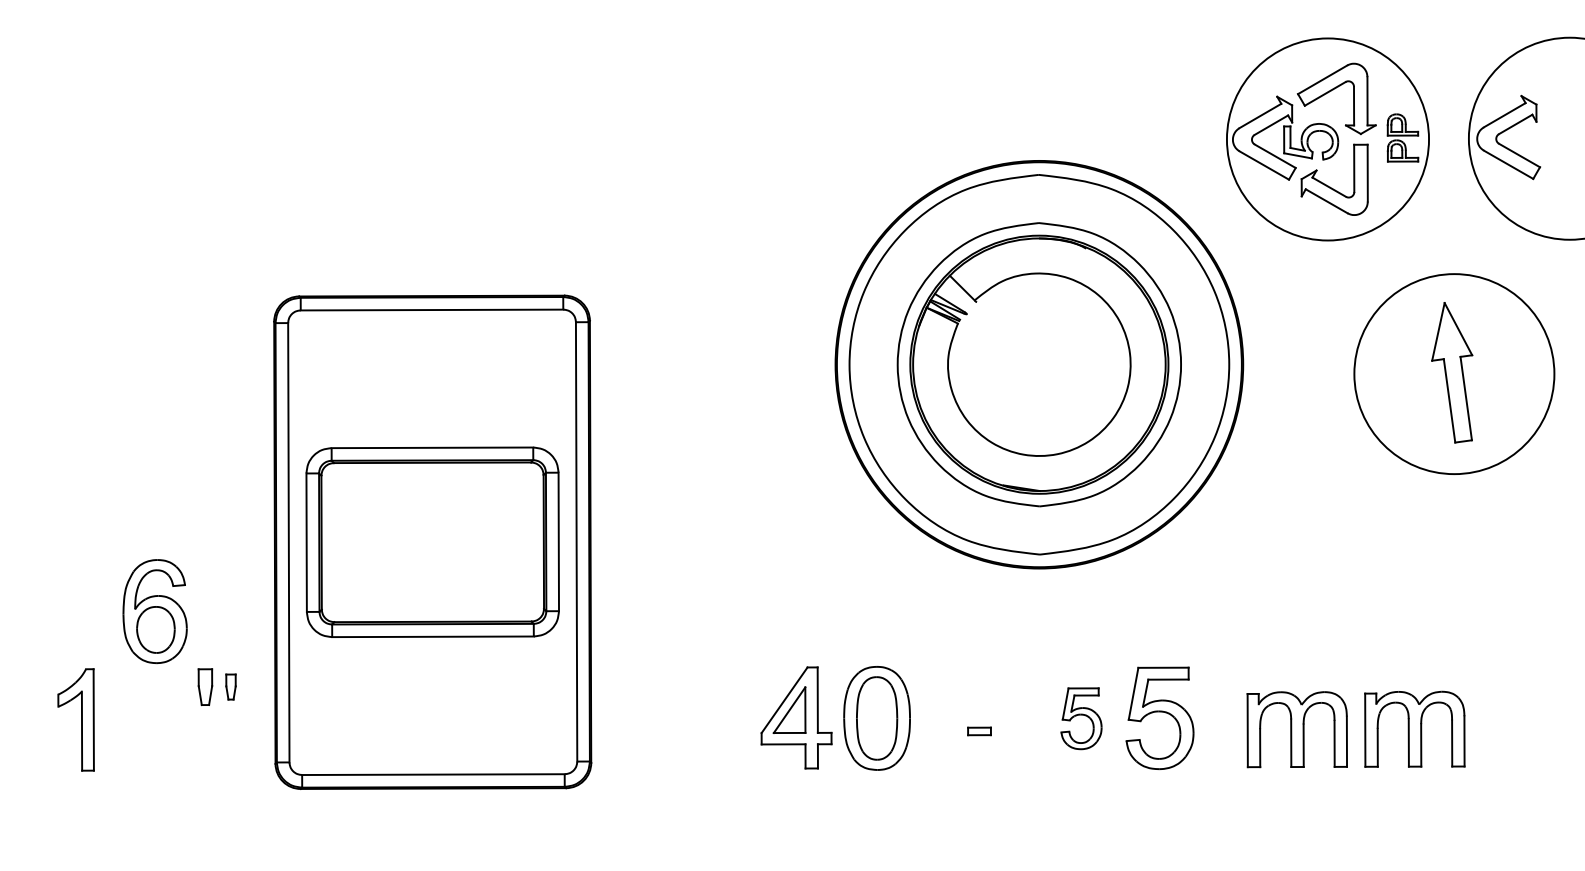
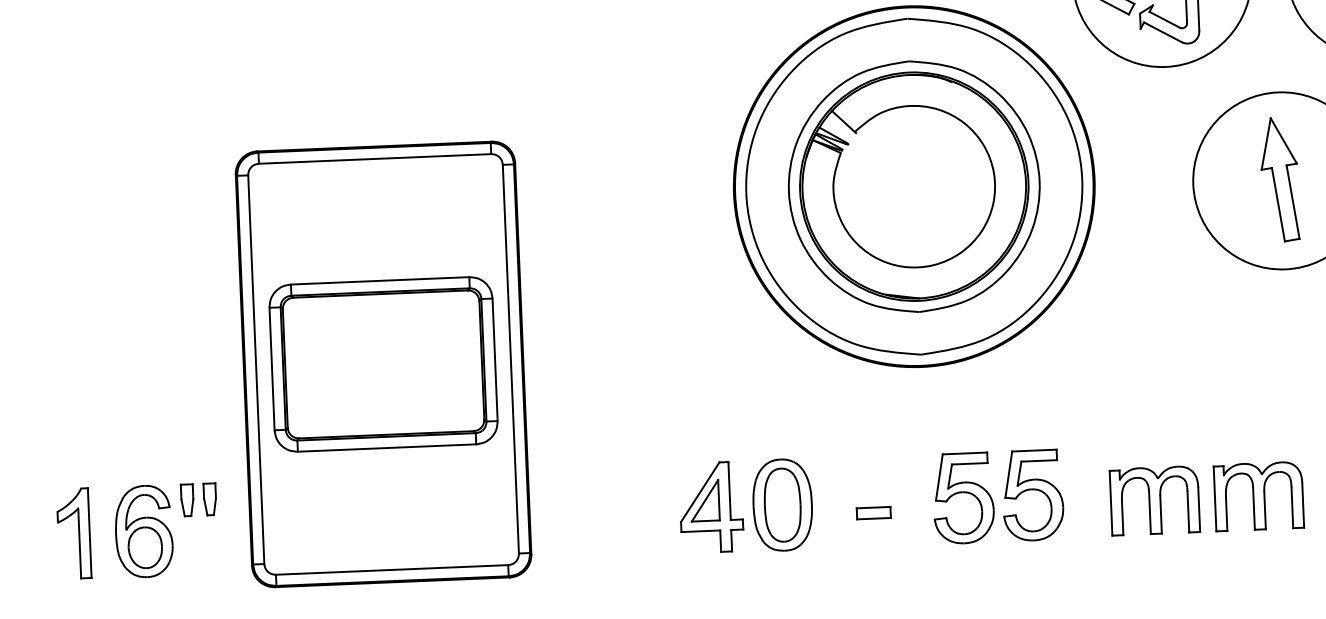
part: (154, 611) -> (143, 531), moved
part: (230, 686) -> (209, 498), size x1.43
part: (1081, 718) -> (963, 498), size x1.67
part: (979, 731) -> (873, 513), size x1.67

